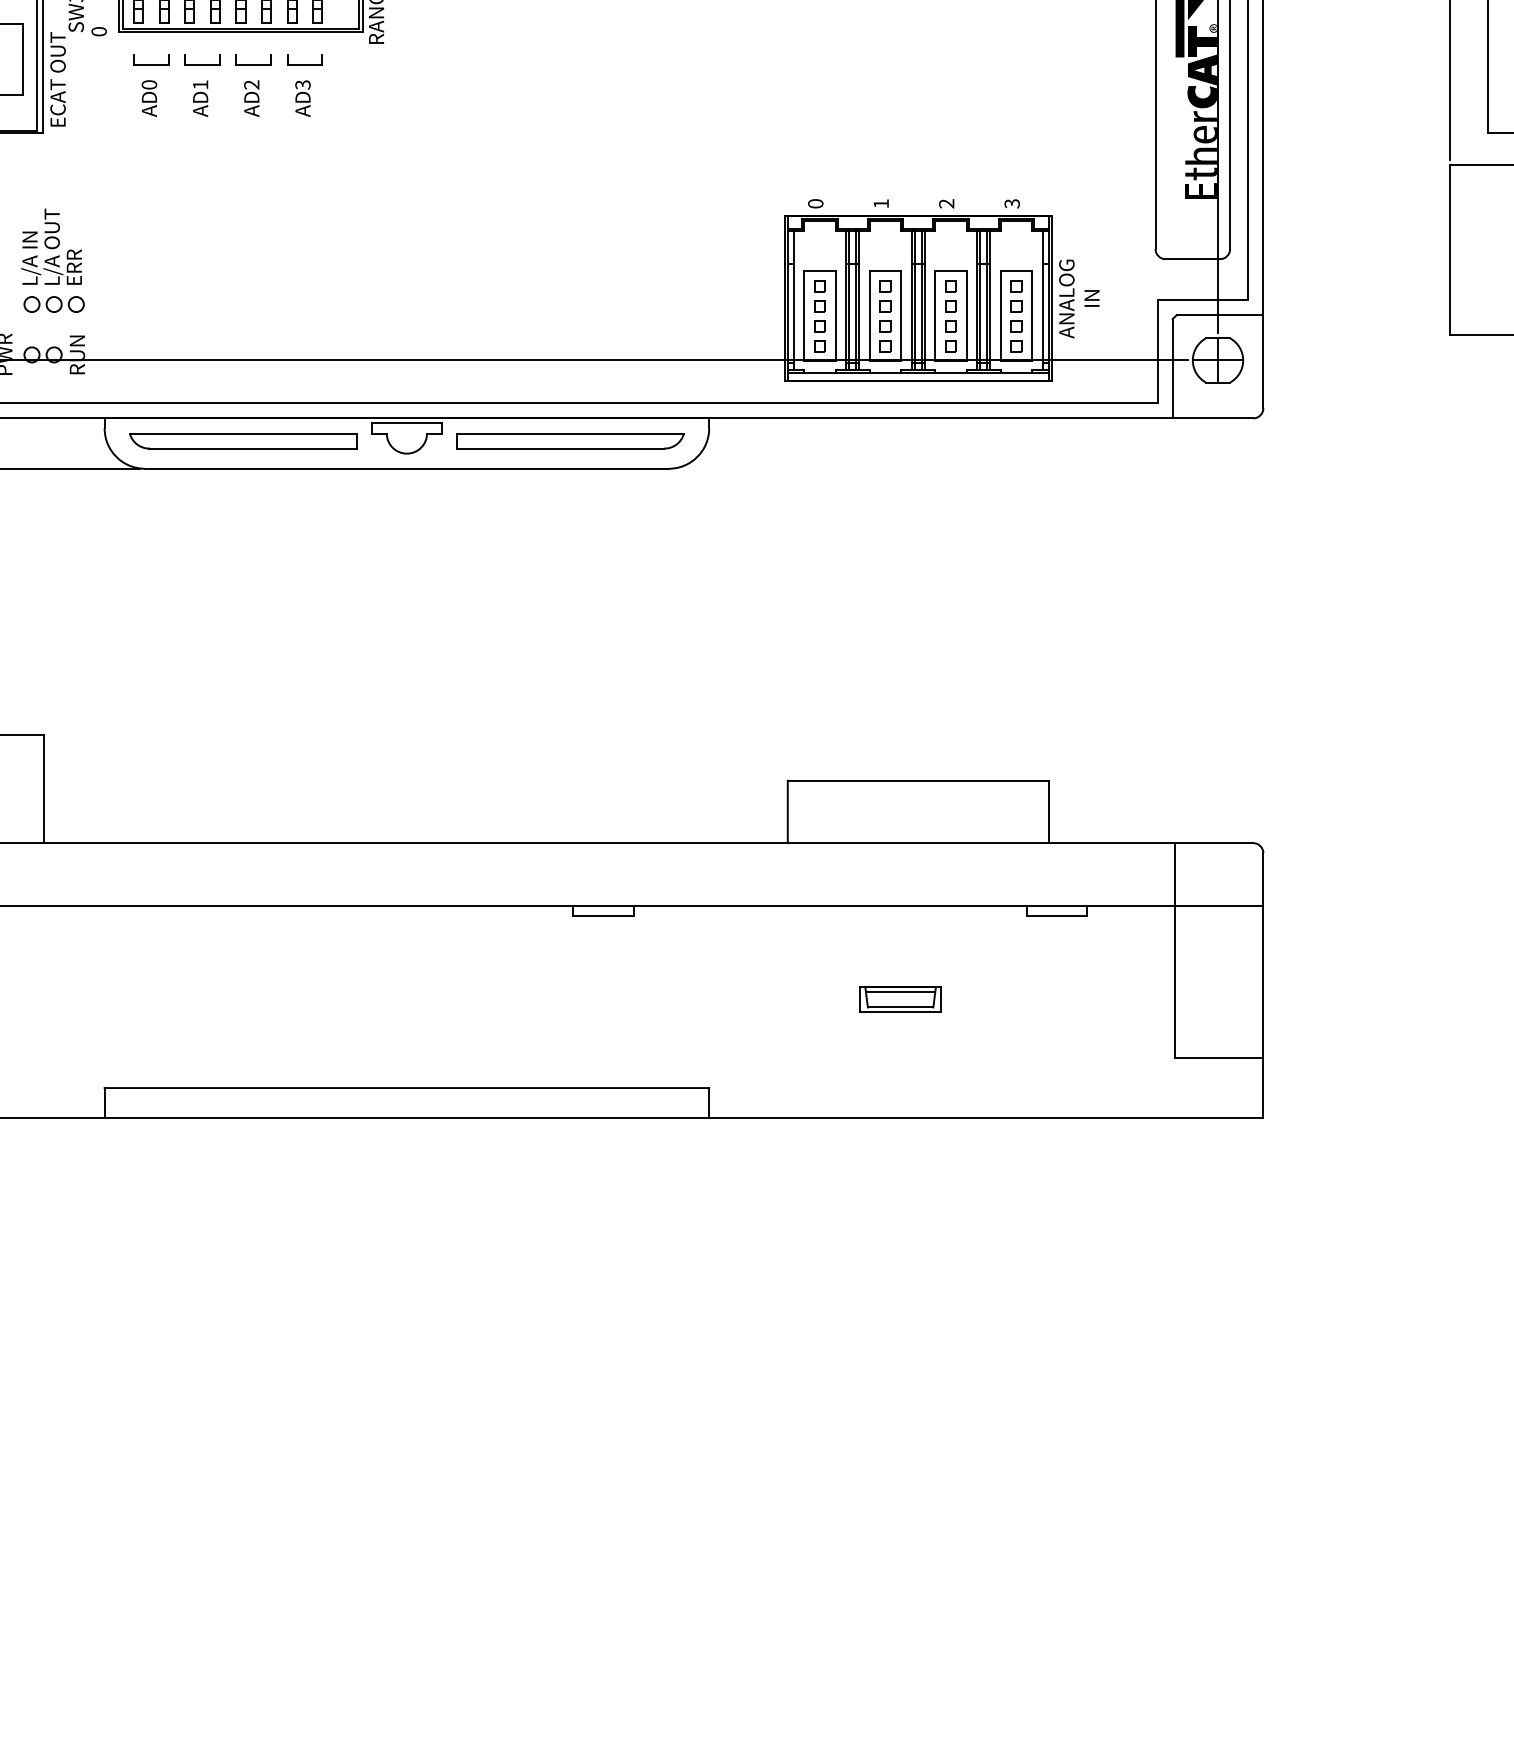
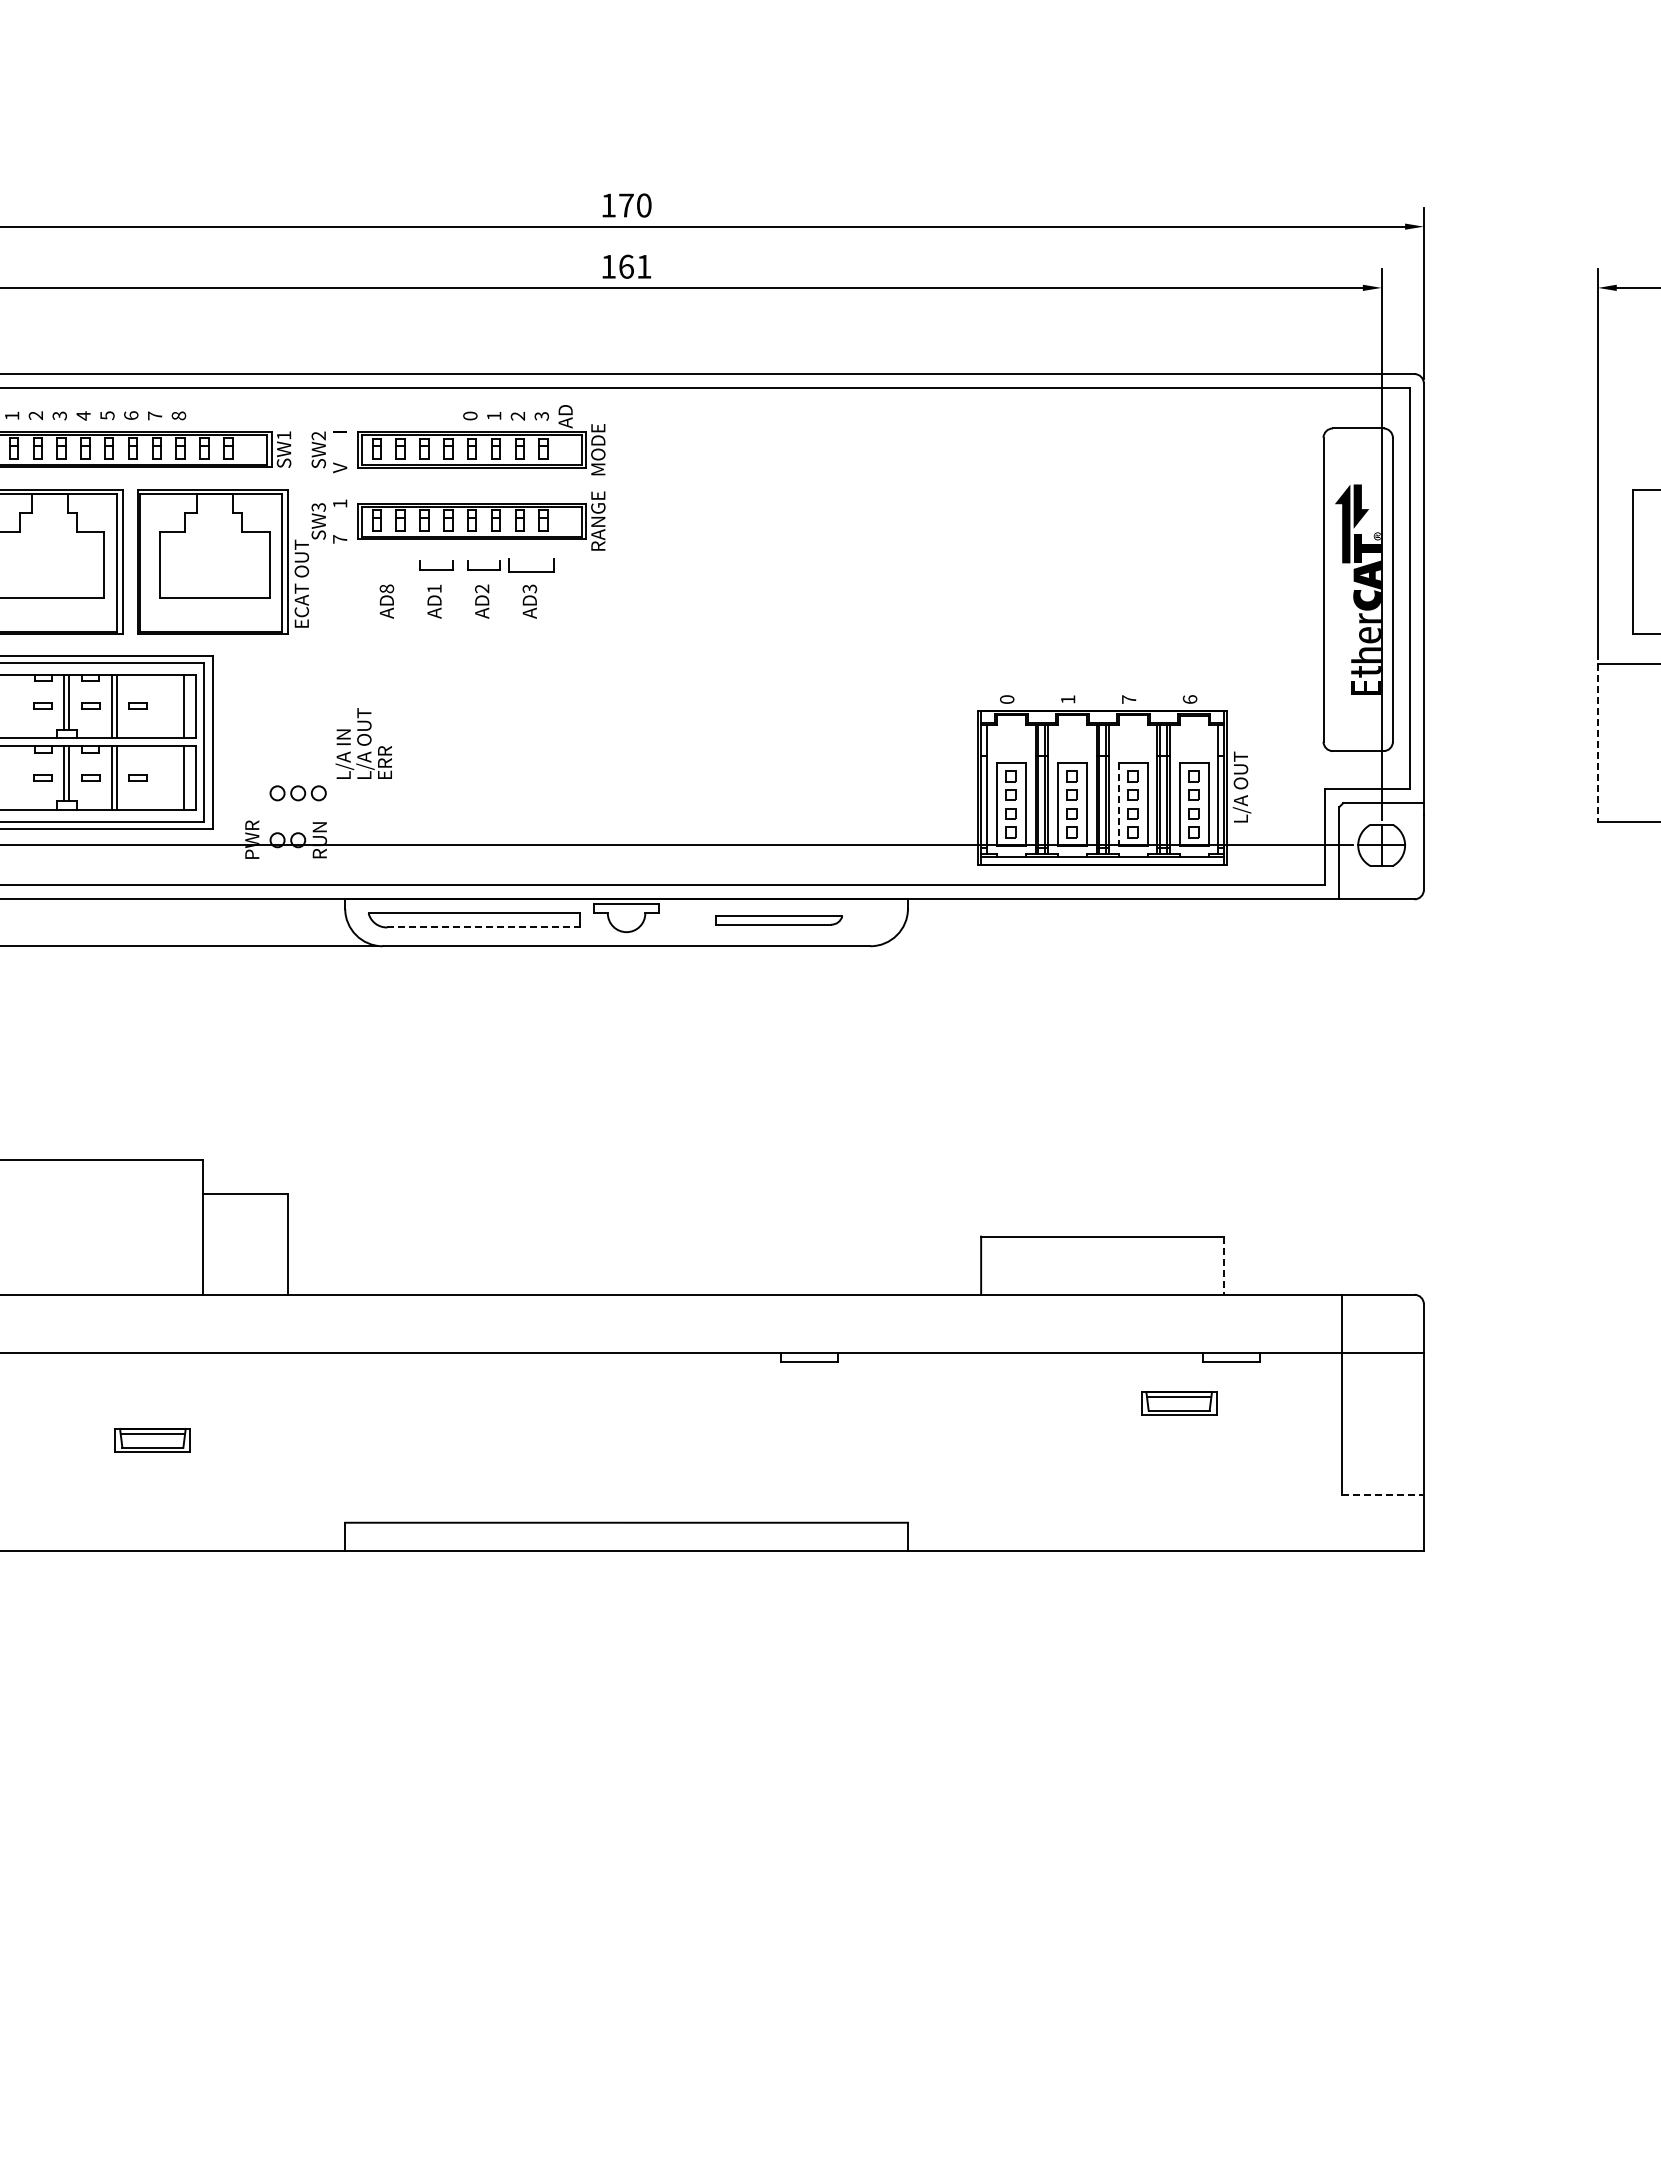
text: (99, 31) -> (340, 539), 0 -> 7
part: (151, 59) -> (388, 565), removed
part: (304, 59) -> (531, 565), size x1.4
text: (149, 84) -> (386, 588), AD0 -> AD8
text: (946, 203) -> (1128, 699), 2 -> 7
text: (1011, 203) -> (1189, 699), 3 -> 6
text: (51, 246) -> (363, 743), moved
line: (1450, 250) -> (1598, 743), solid -> dashed
text: (1078, 298) -> (1251, 787), ANALOG IN -> L/A OUT
line: (935, 316) -> (1118, 804), solid -> dashed
part: (570, 441) -> (778, 920), size x0.6
line: (253, 448) -> (483, 927), solid -> dashed
line: (1049, 812) -> (1224, 1266), solid -> dashed
part: (900, 999) -> (1179, 1403), moved
line: (1218, 1057) -> (1382, 1494), solid -> dashed

